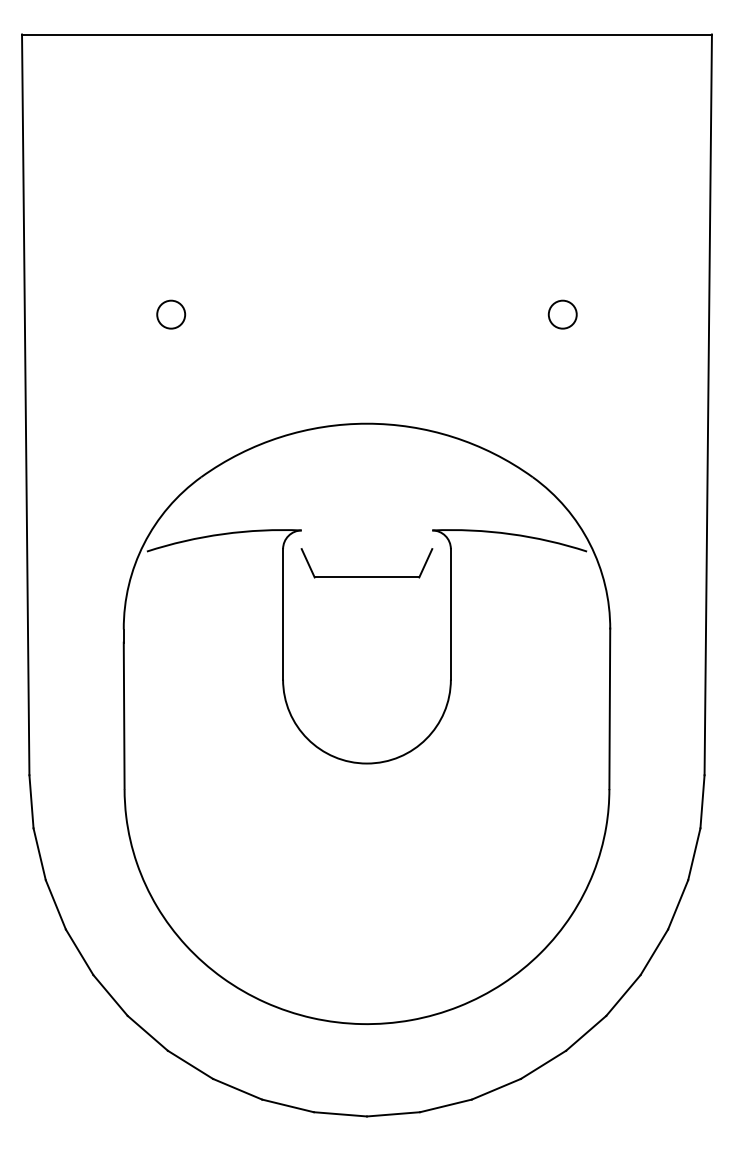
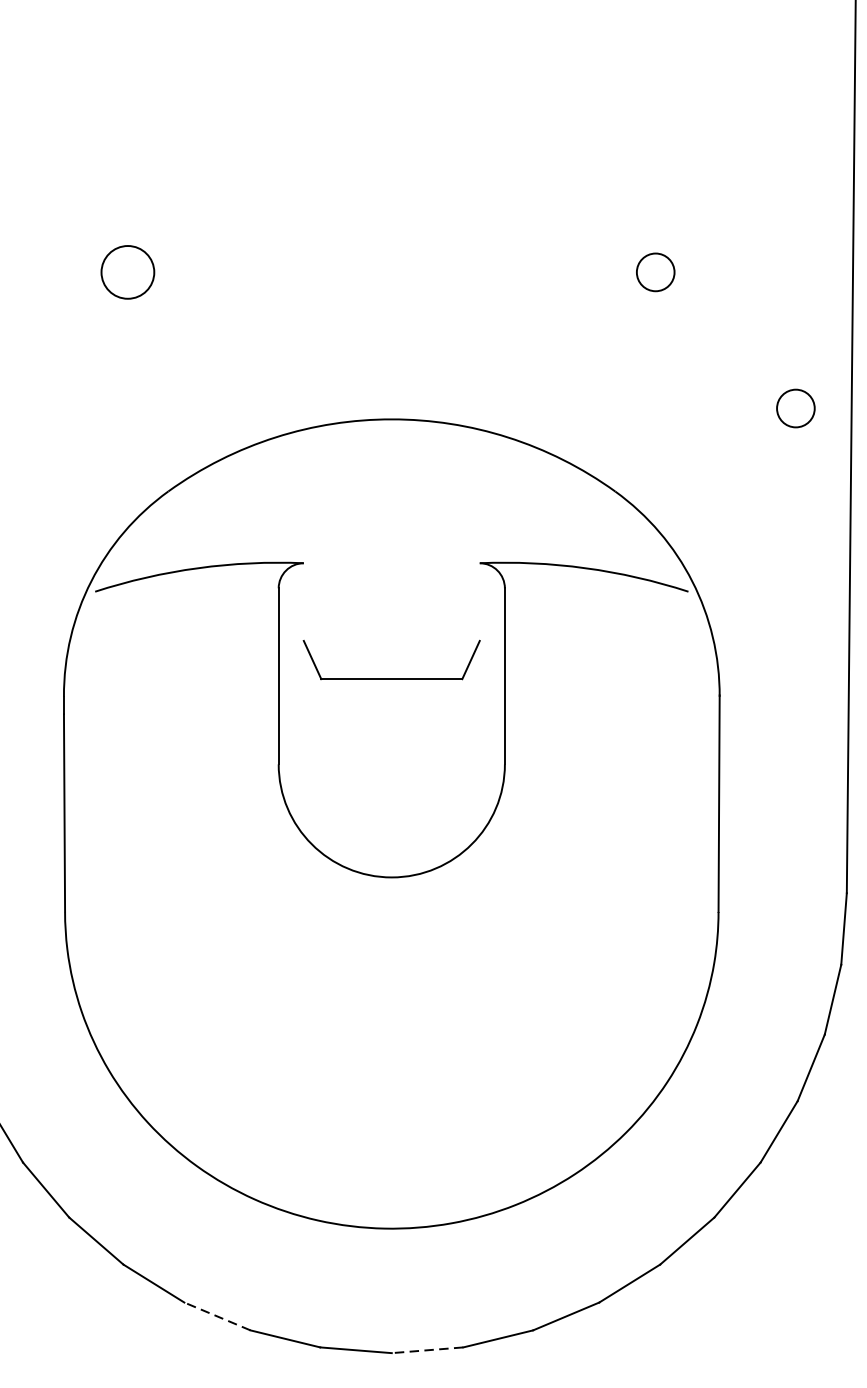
circle: (171, 314) -> (128, 272), size x1.4
circle: (666, 415) -> (795, 408), added
part: (366, 576) -> (391, 677), moved
line: (237, 1089) -> (217, 1316), solid -> dashed
line: (393, 1114) -> (427, 1350), solid -> dashed

